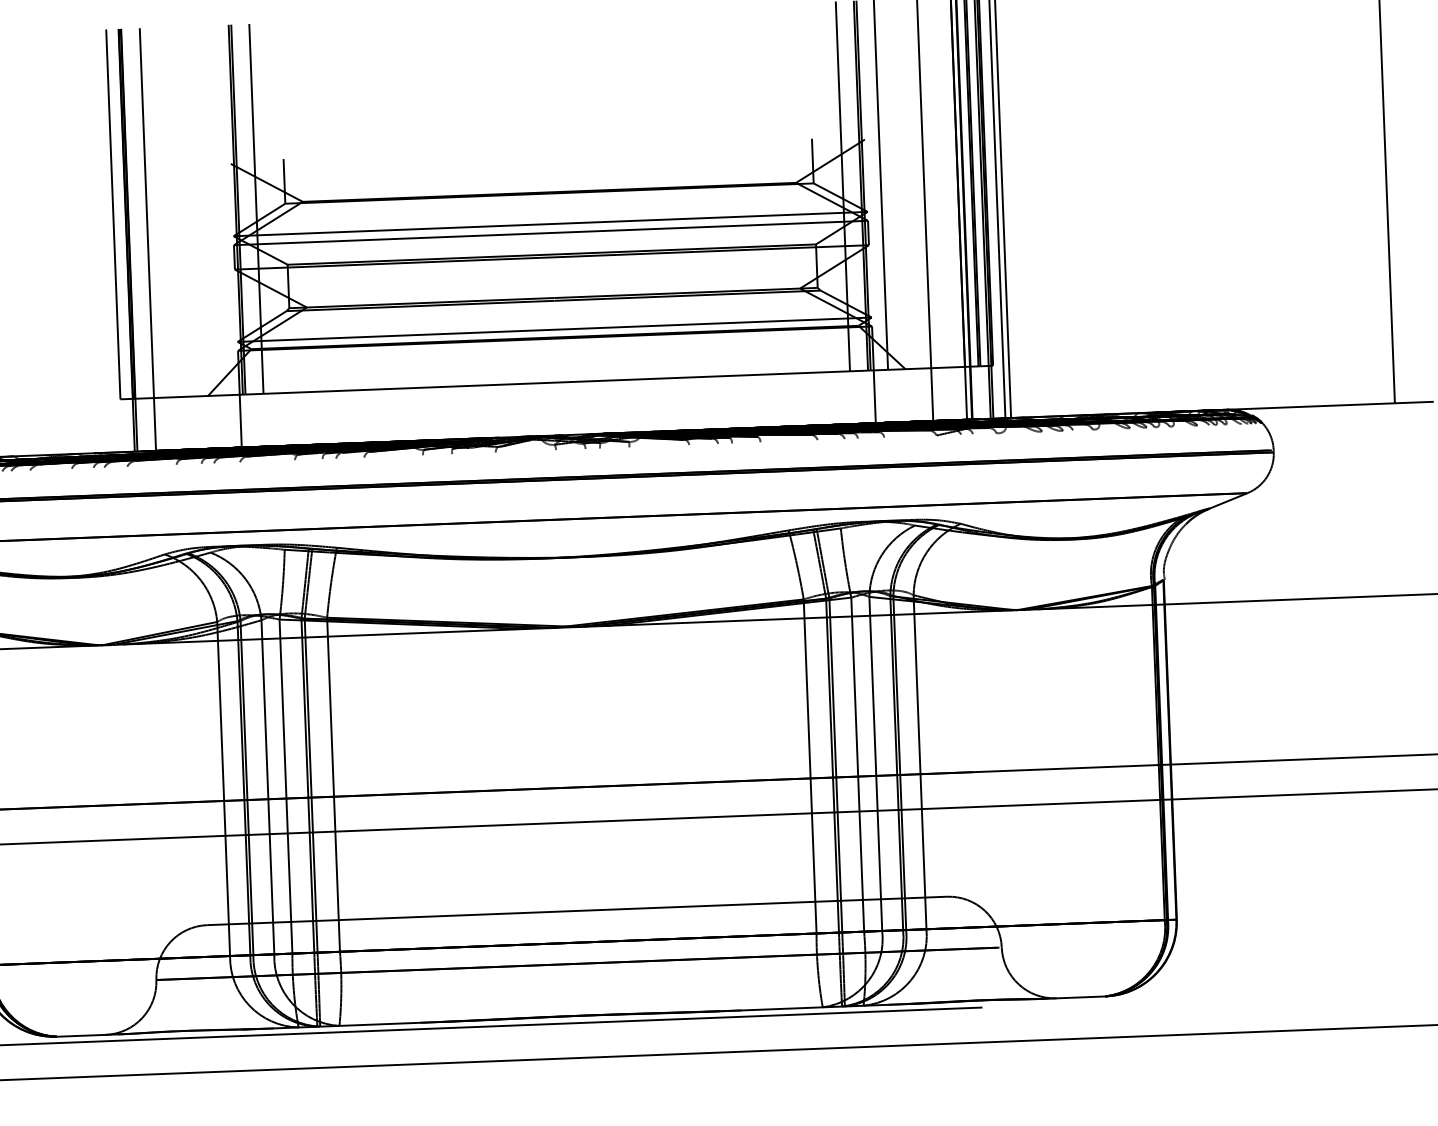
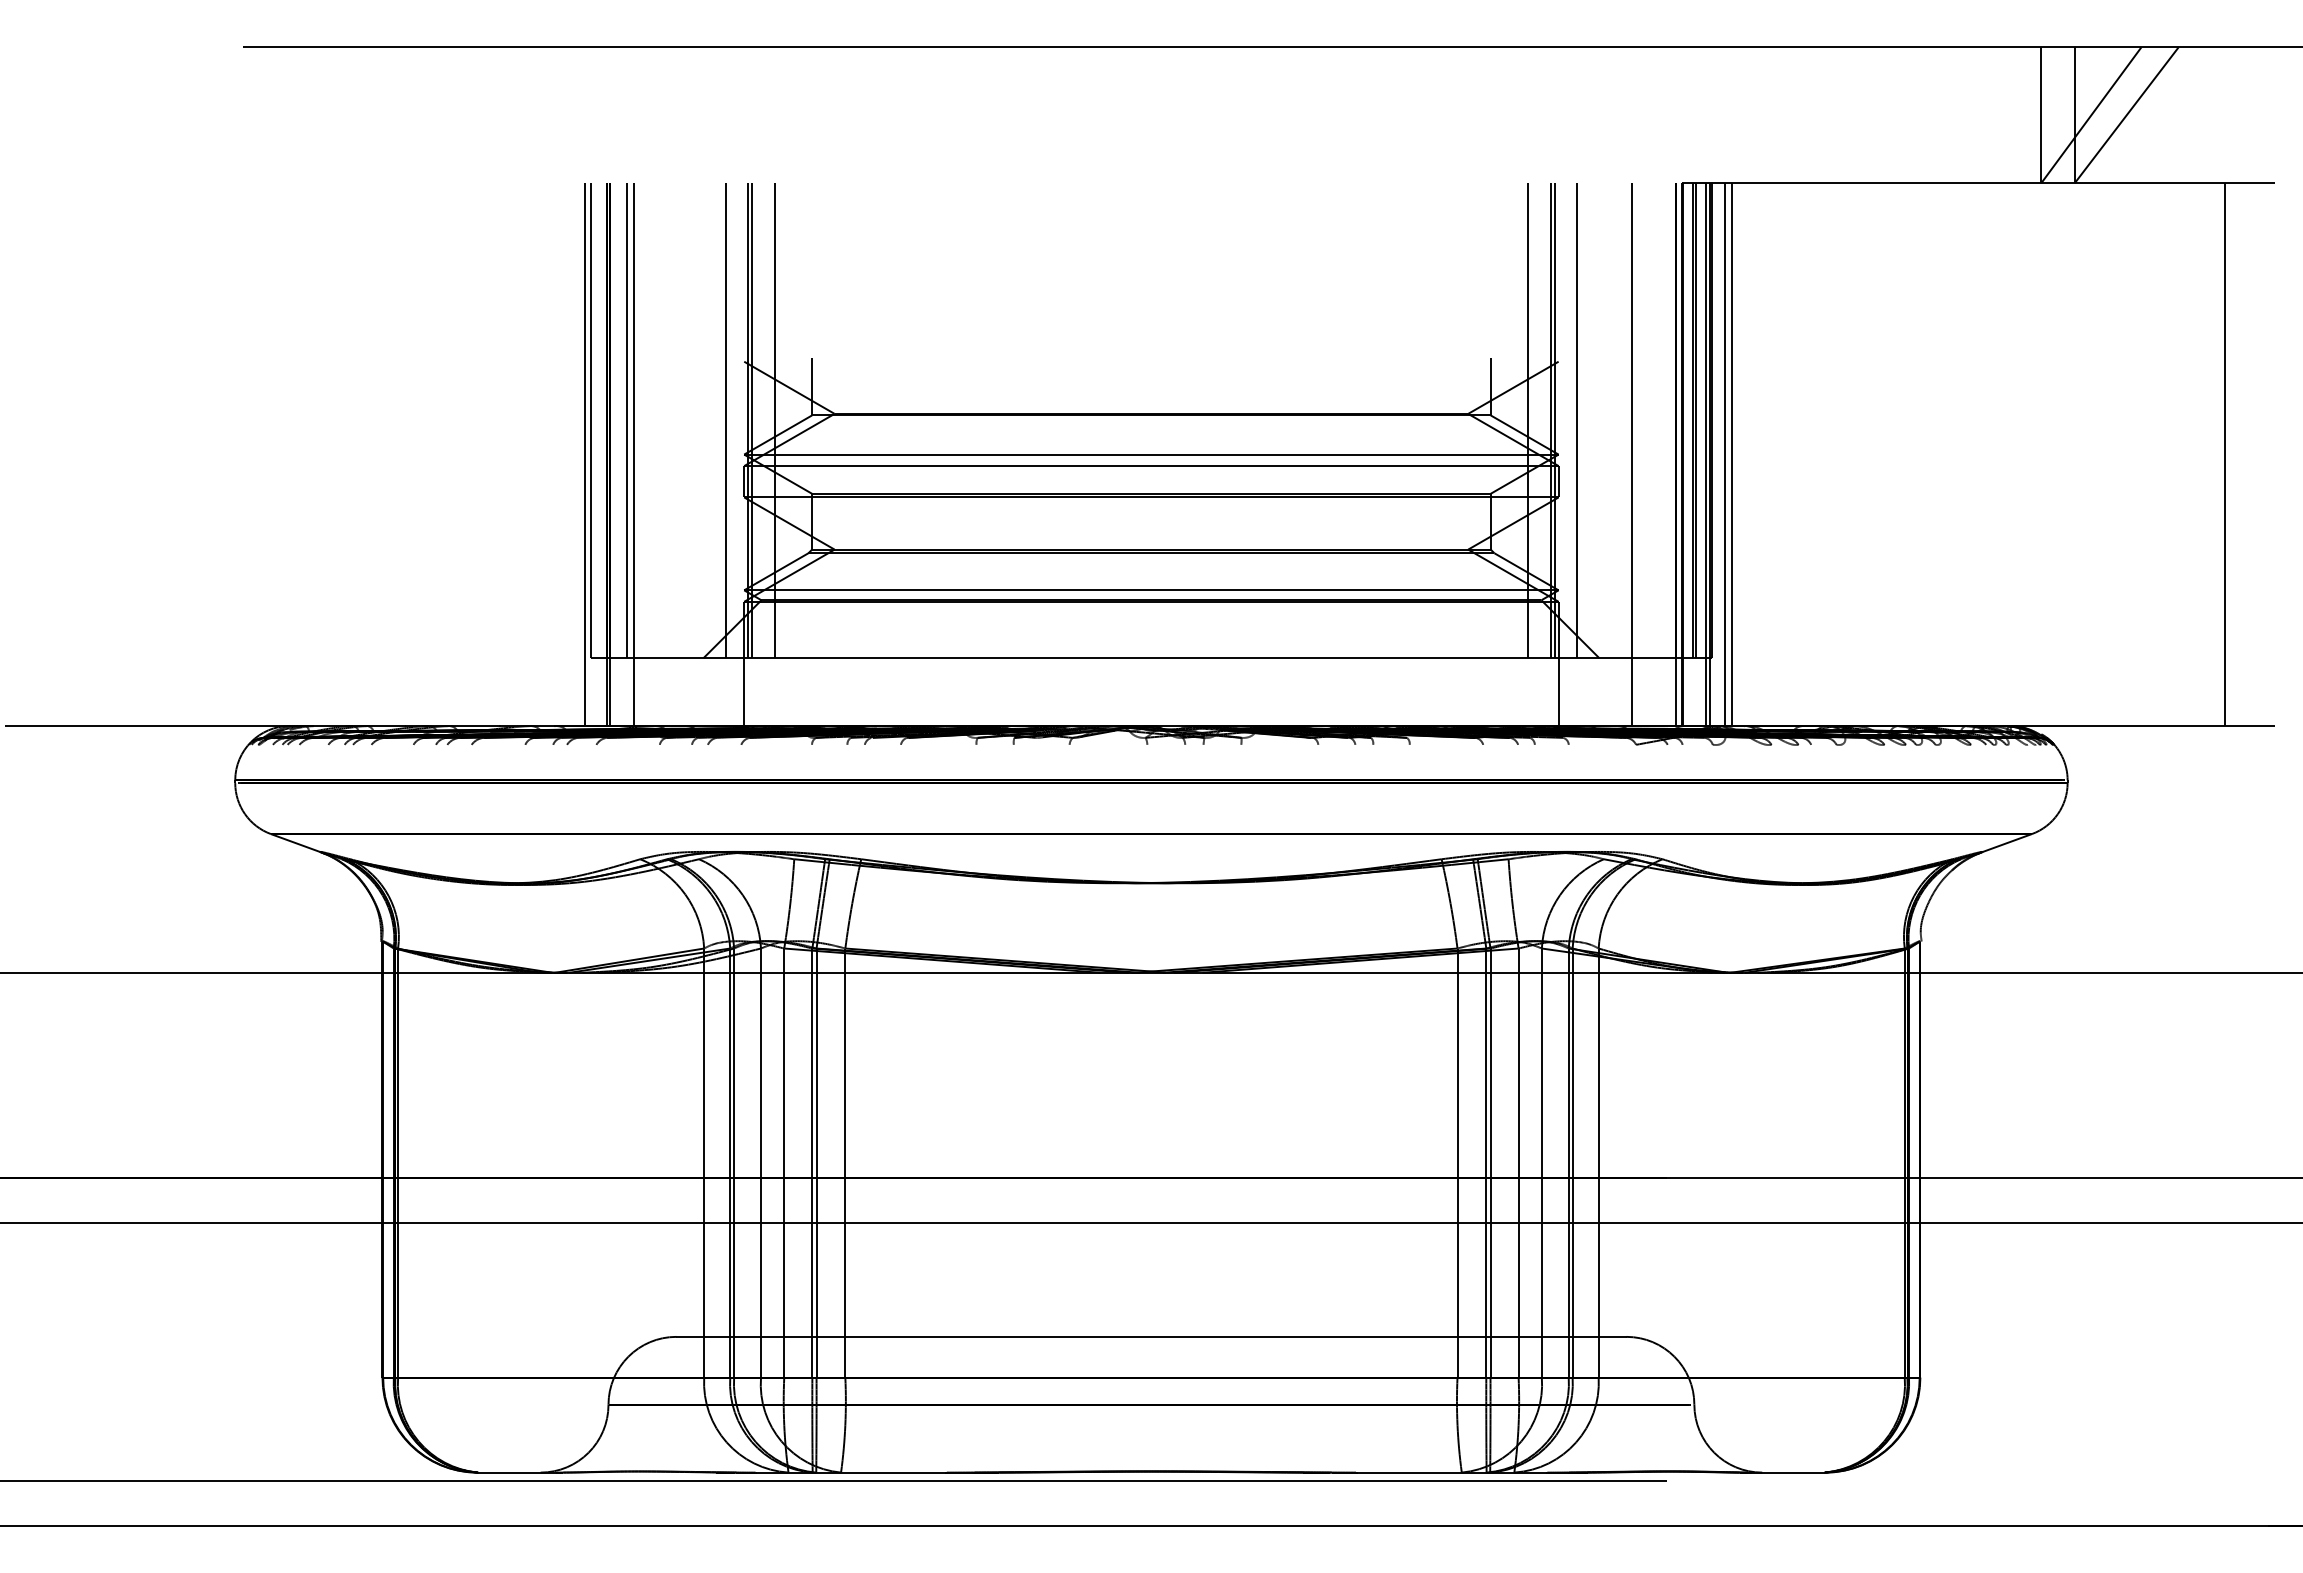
line: (218, 210) -> (725, 420), added
line: (141, 213) -> (627, 420), added
line: (109, 240) -> (584, 454), added

